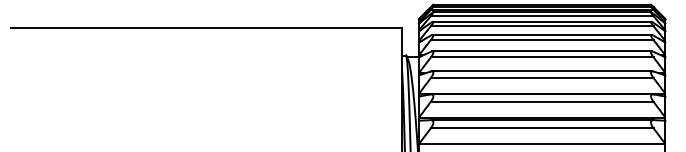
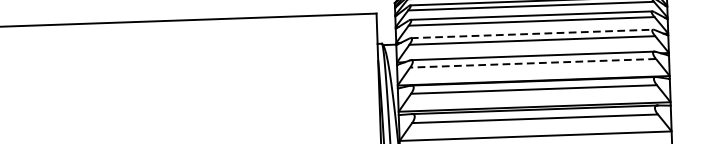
line: (542, 51) -> (532, 33), solid -> dashed
line: (541, 78) -> (532, 63), solid -> dashed

